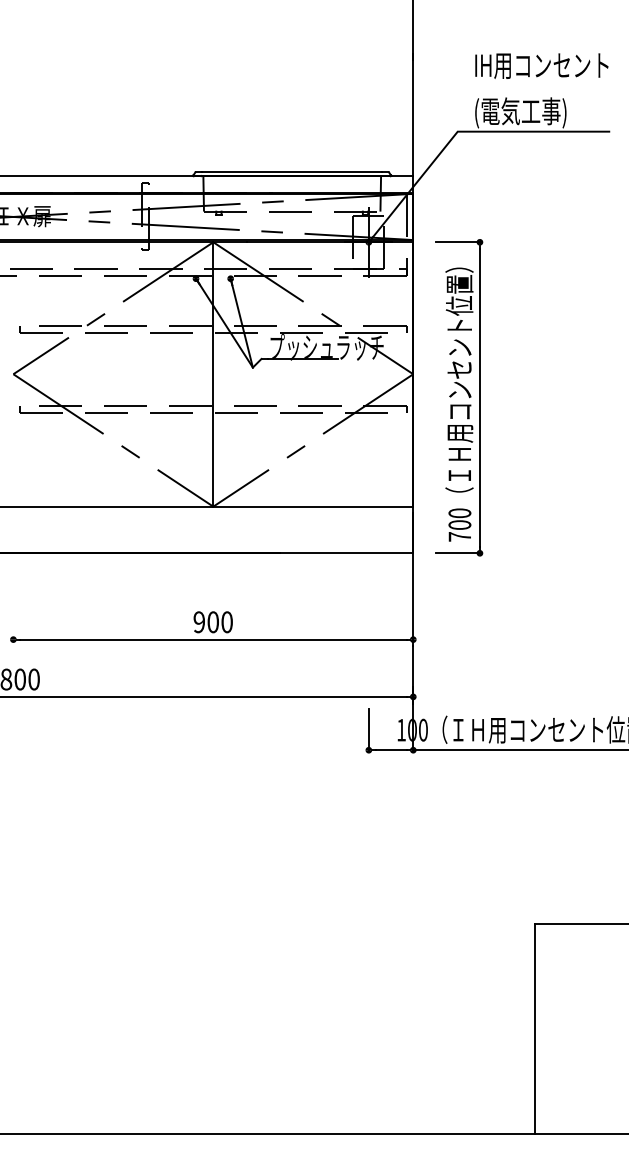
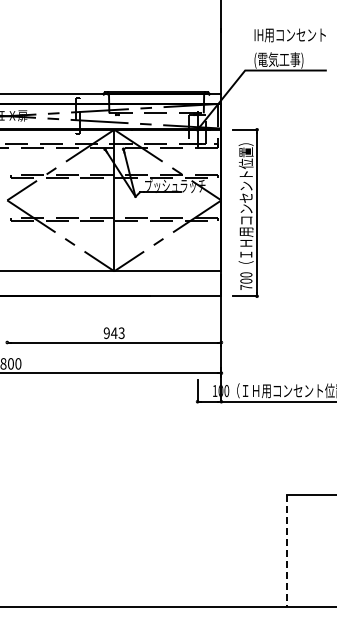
text: (219, 622) -> (117, 333), 900 -> 943
line: (534, 1029) -> (286, 551), solid -> dashed

